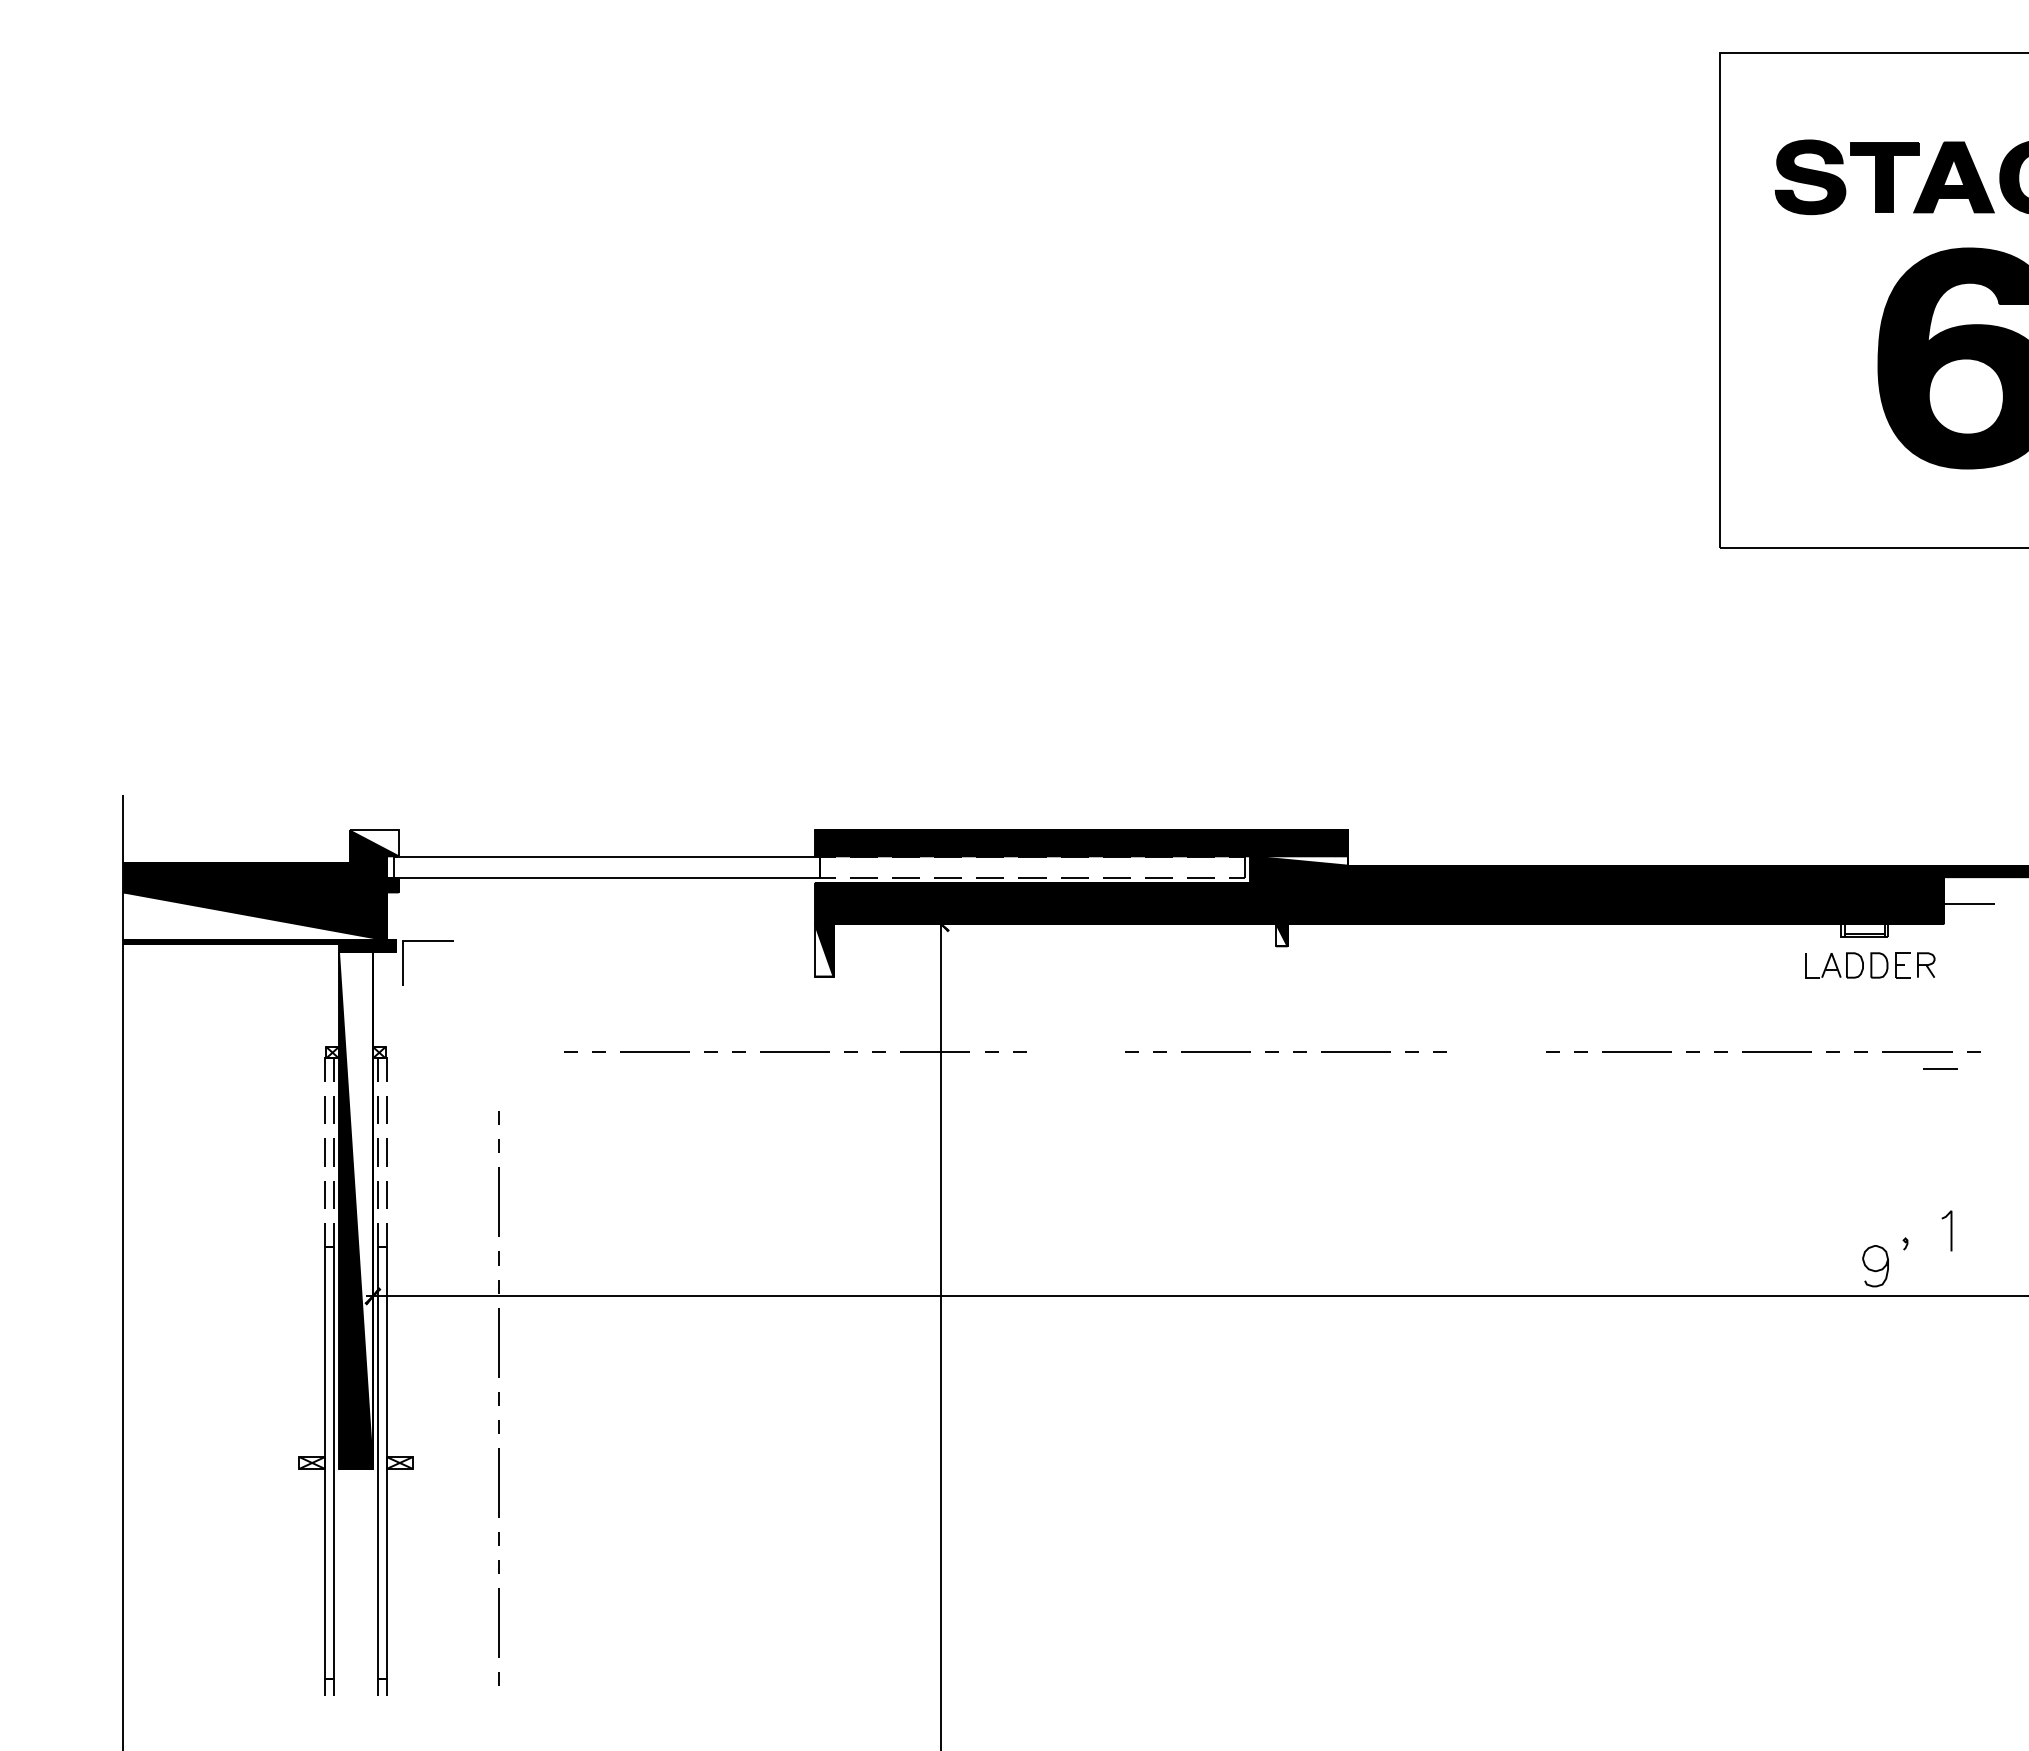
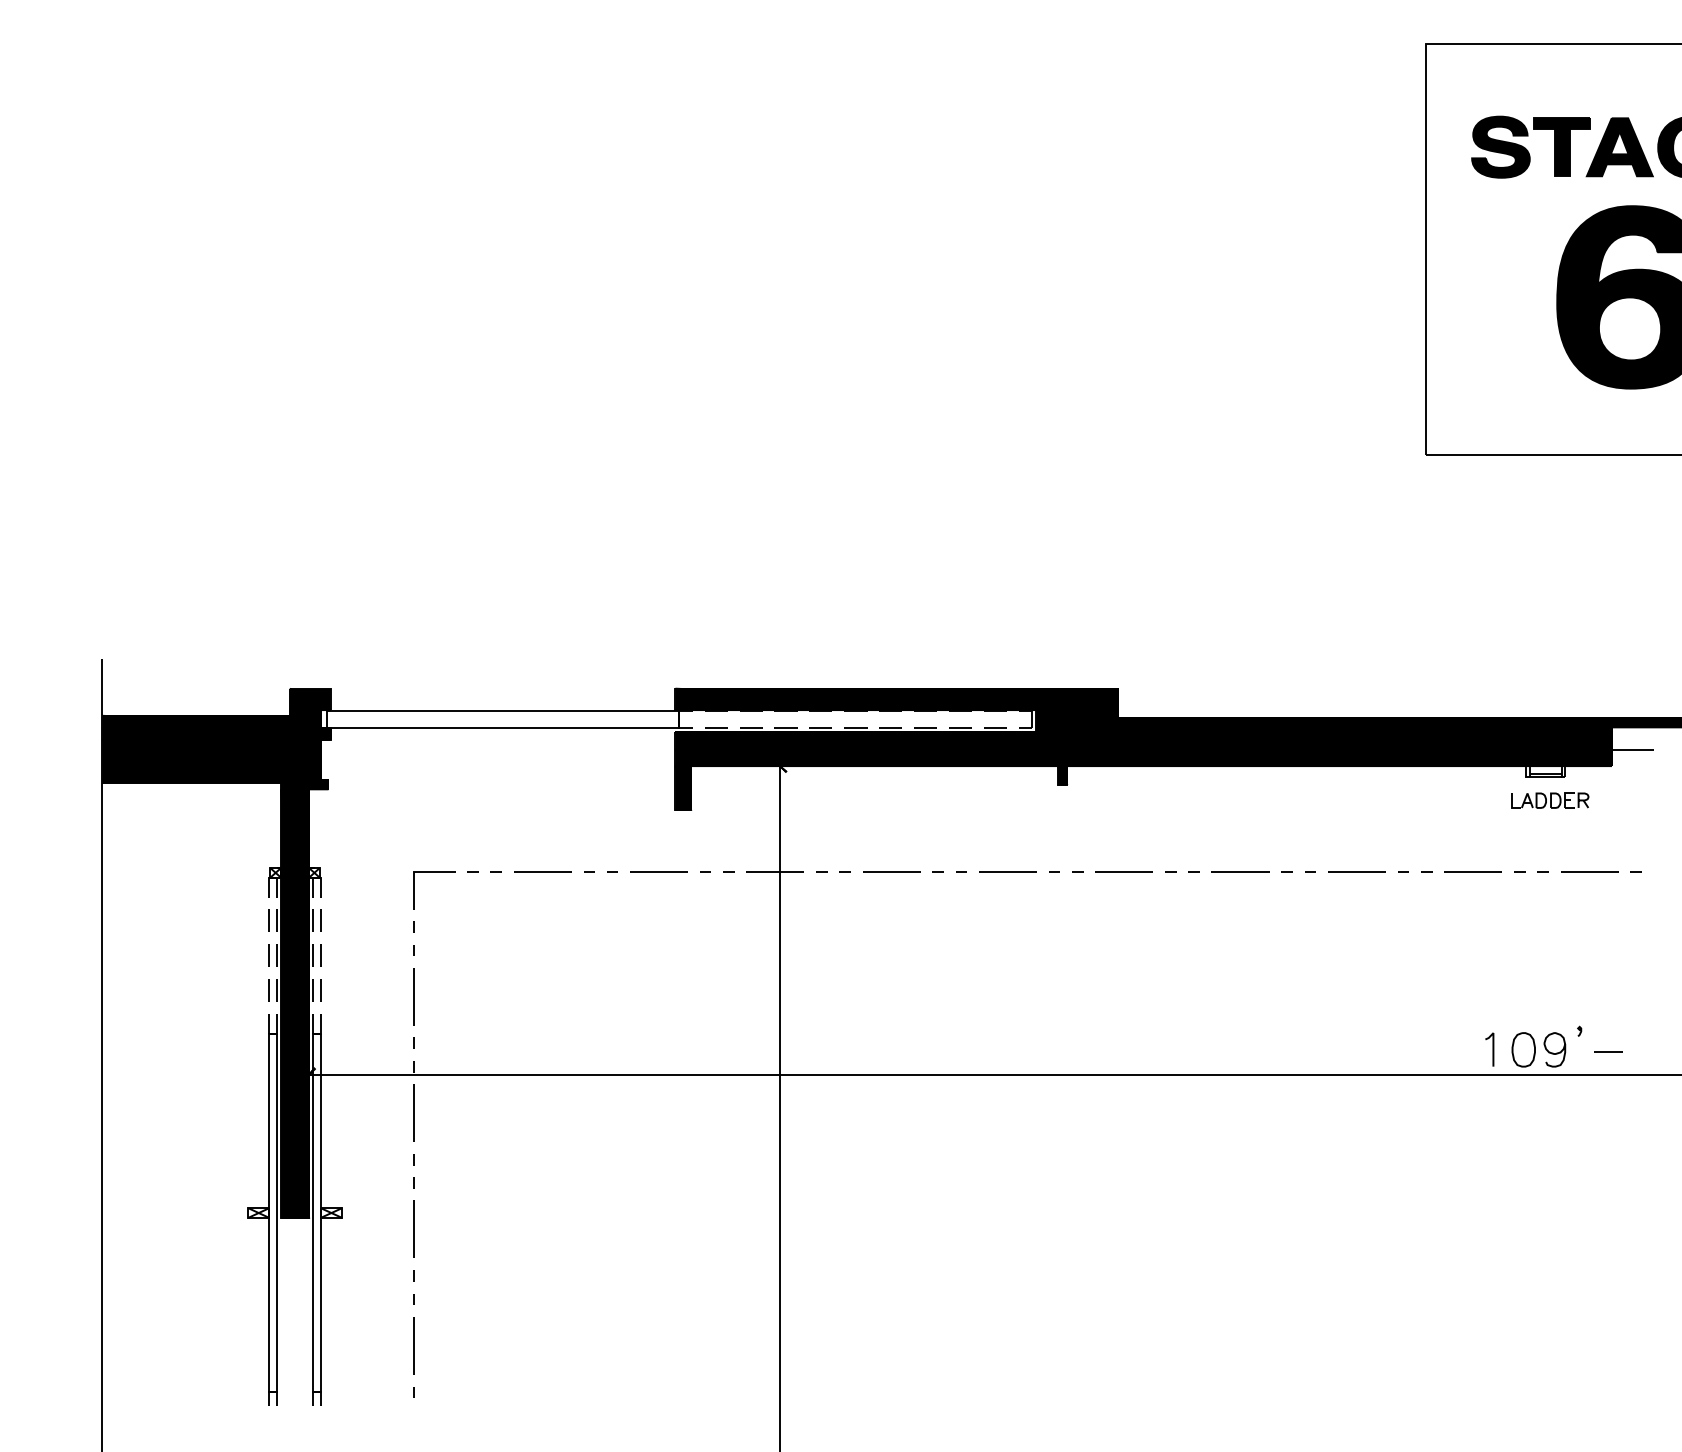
fill: (373, 843) -> (309, 699), added
fill: (1298, 860) -> (1076, 713), added
fill: (254, 916) -> (210, 759), added
fill: (1281, 934) -> (1062, 774), added
line: (427, 941) -> (433, 872), moved
fill: (823, 949) -> (682, 787), added
part: (1869, 965) -> (1549, 800), size x0.71
line: (1075, 1051) -> (891, 871), added
line: (1496, 1051) -> (1240, 871), added
line: (1940, 1068) -> (1608, 1051), moved
fill: (355, 1209) -> (294, 1002), added
line: (1950, 1230) -> (1492, 1049), moved
part: (1837, 1266) -> (1523, 1050), added

